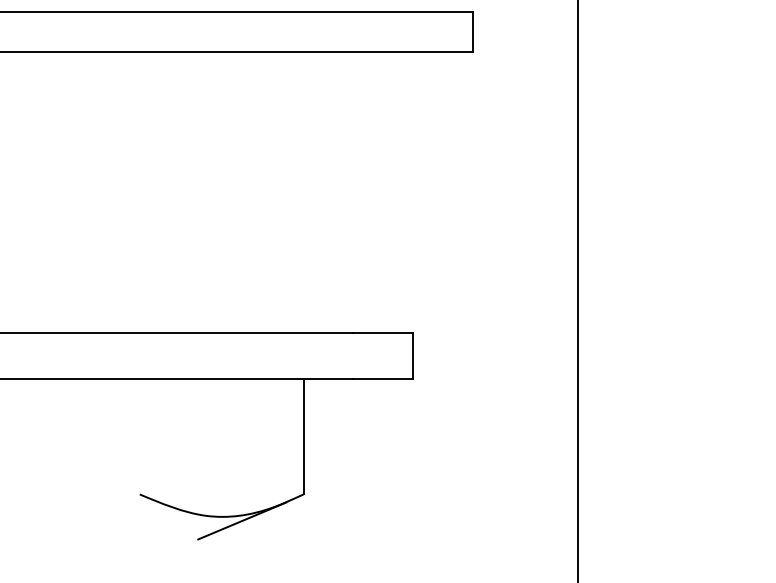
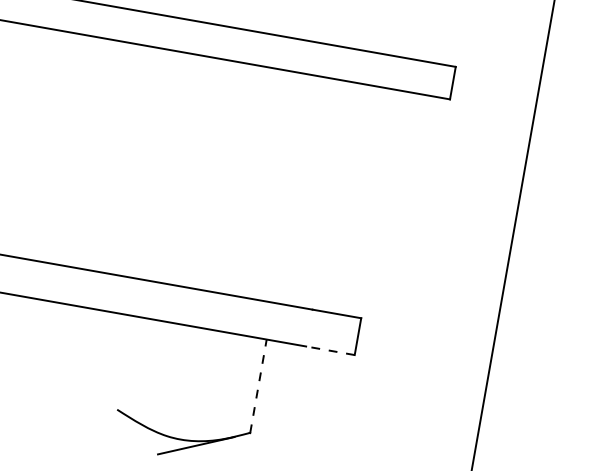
line: (382, 378) -> (330, 350), solid -> dashed
line: (304, 436) -> (258, 386), solid -> dashed

